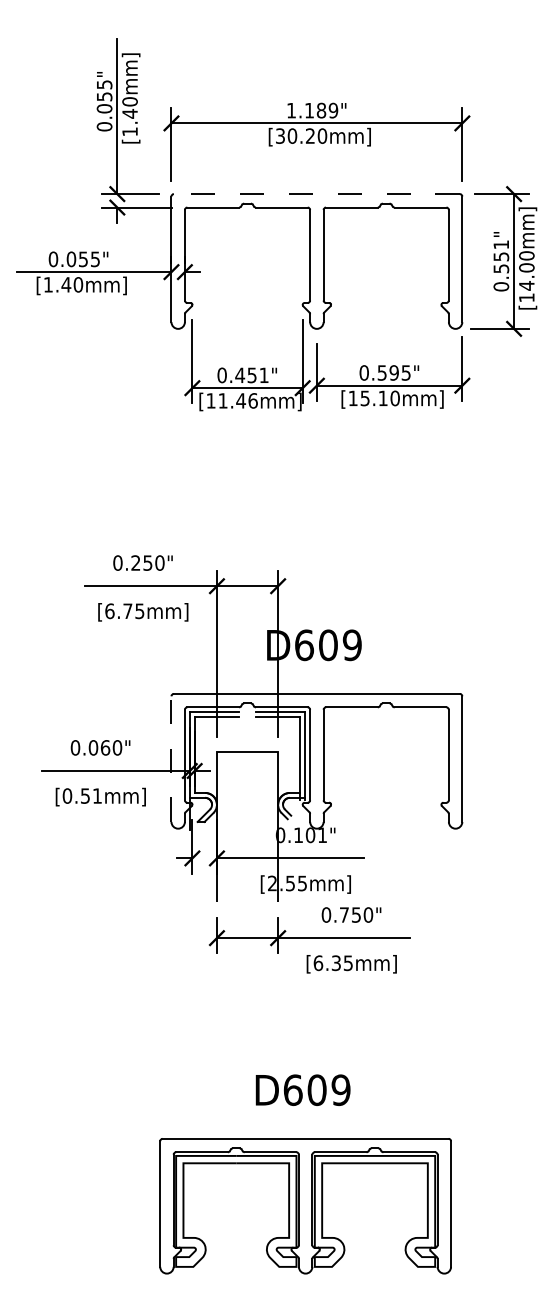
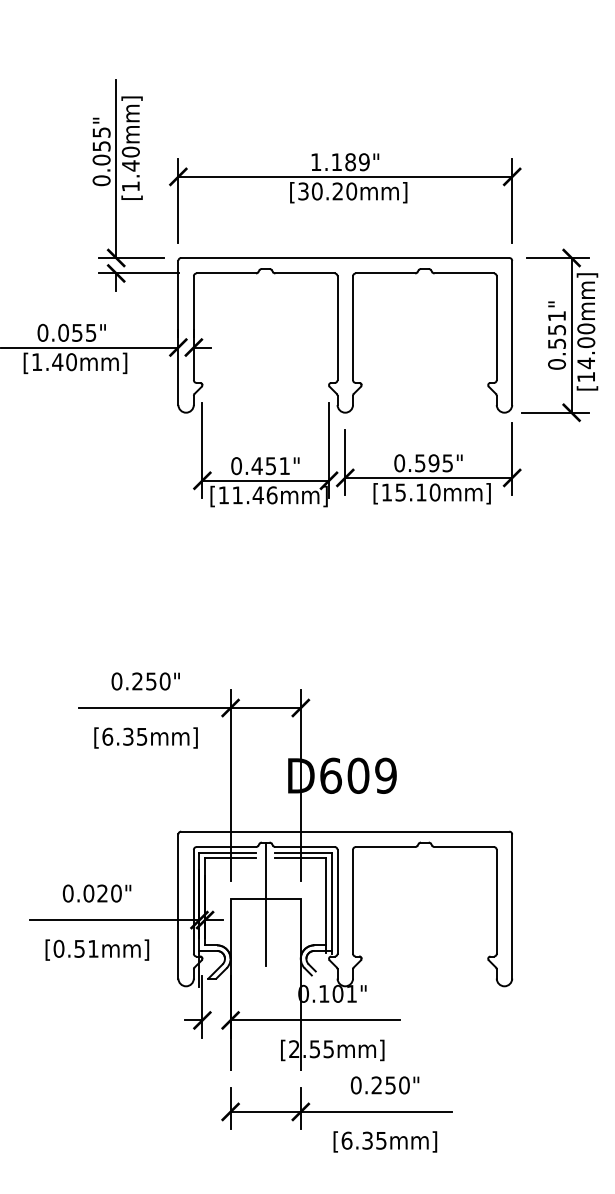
line: (316, 194) -> (344, 258), dashed -> solid
text: (127, 611) -> (127, 737), [6.75mm] -> [6.35mm]
text: (105, 747) -> (102, 893), 0.060" -> 0.020"
line: (247, 756) -> (265, 903), added
line: (171, 759) -> (178, 906), dashed -> solid
text: (343, 914) -> (375, 1084), 0.750" -> 0.250"

